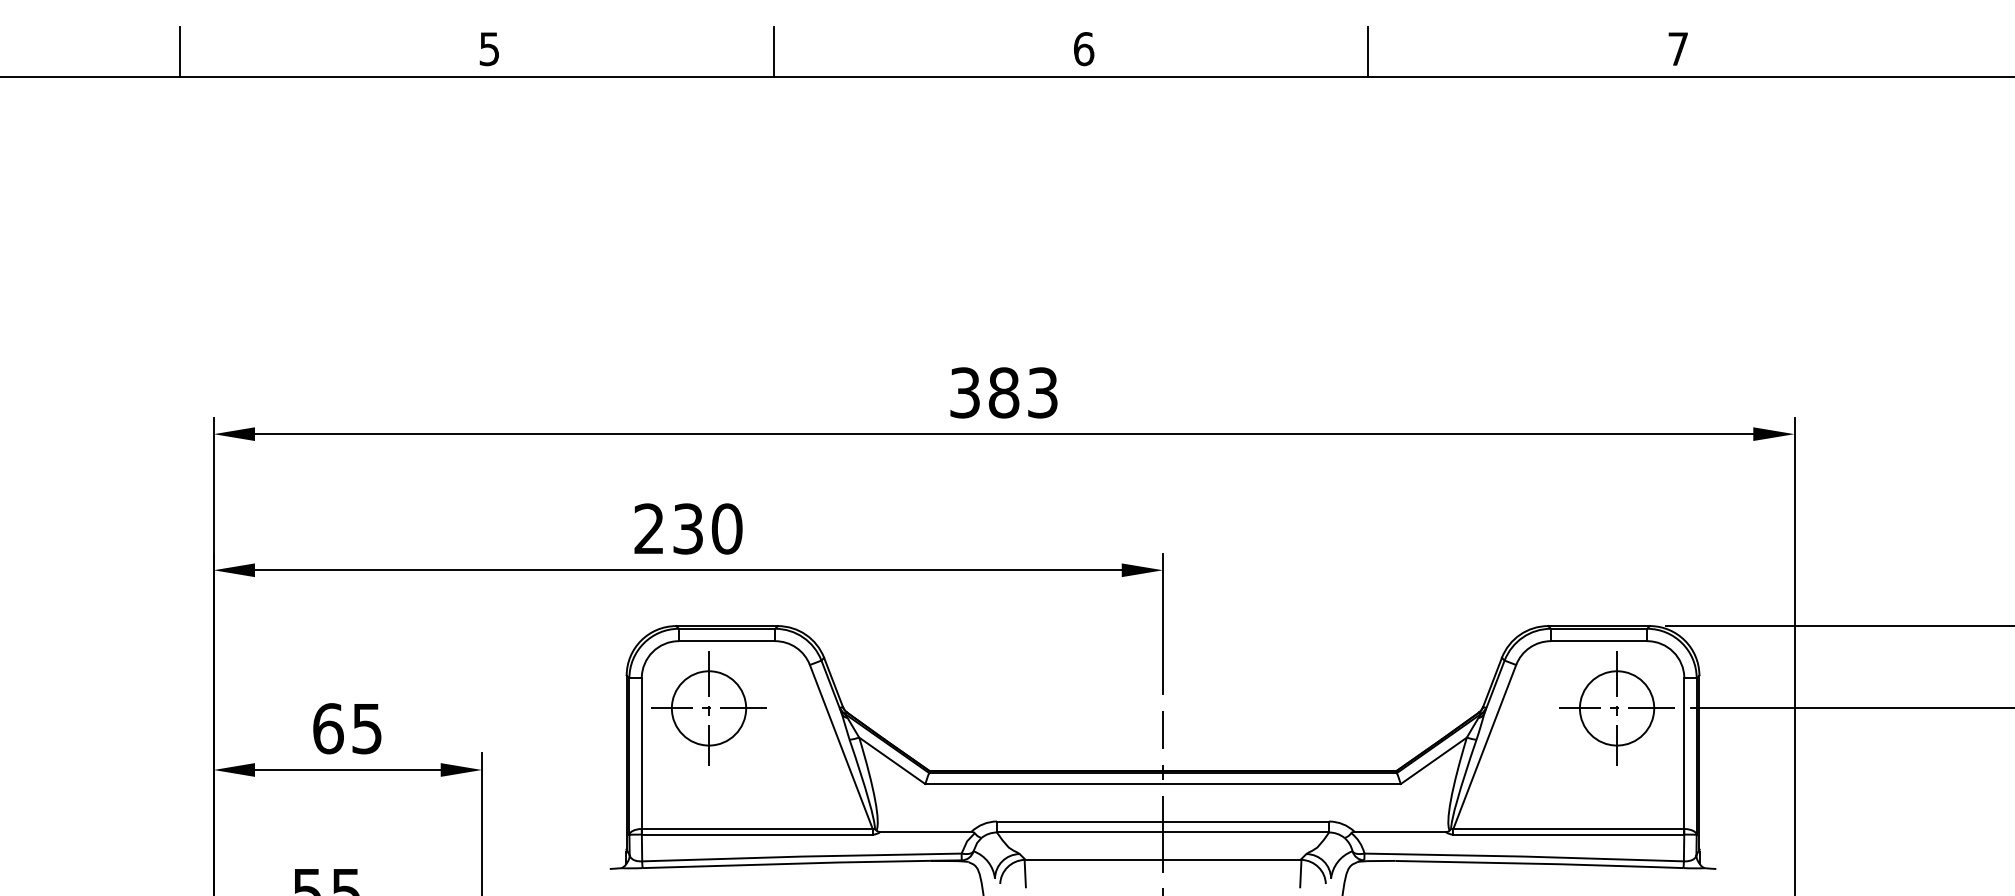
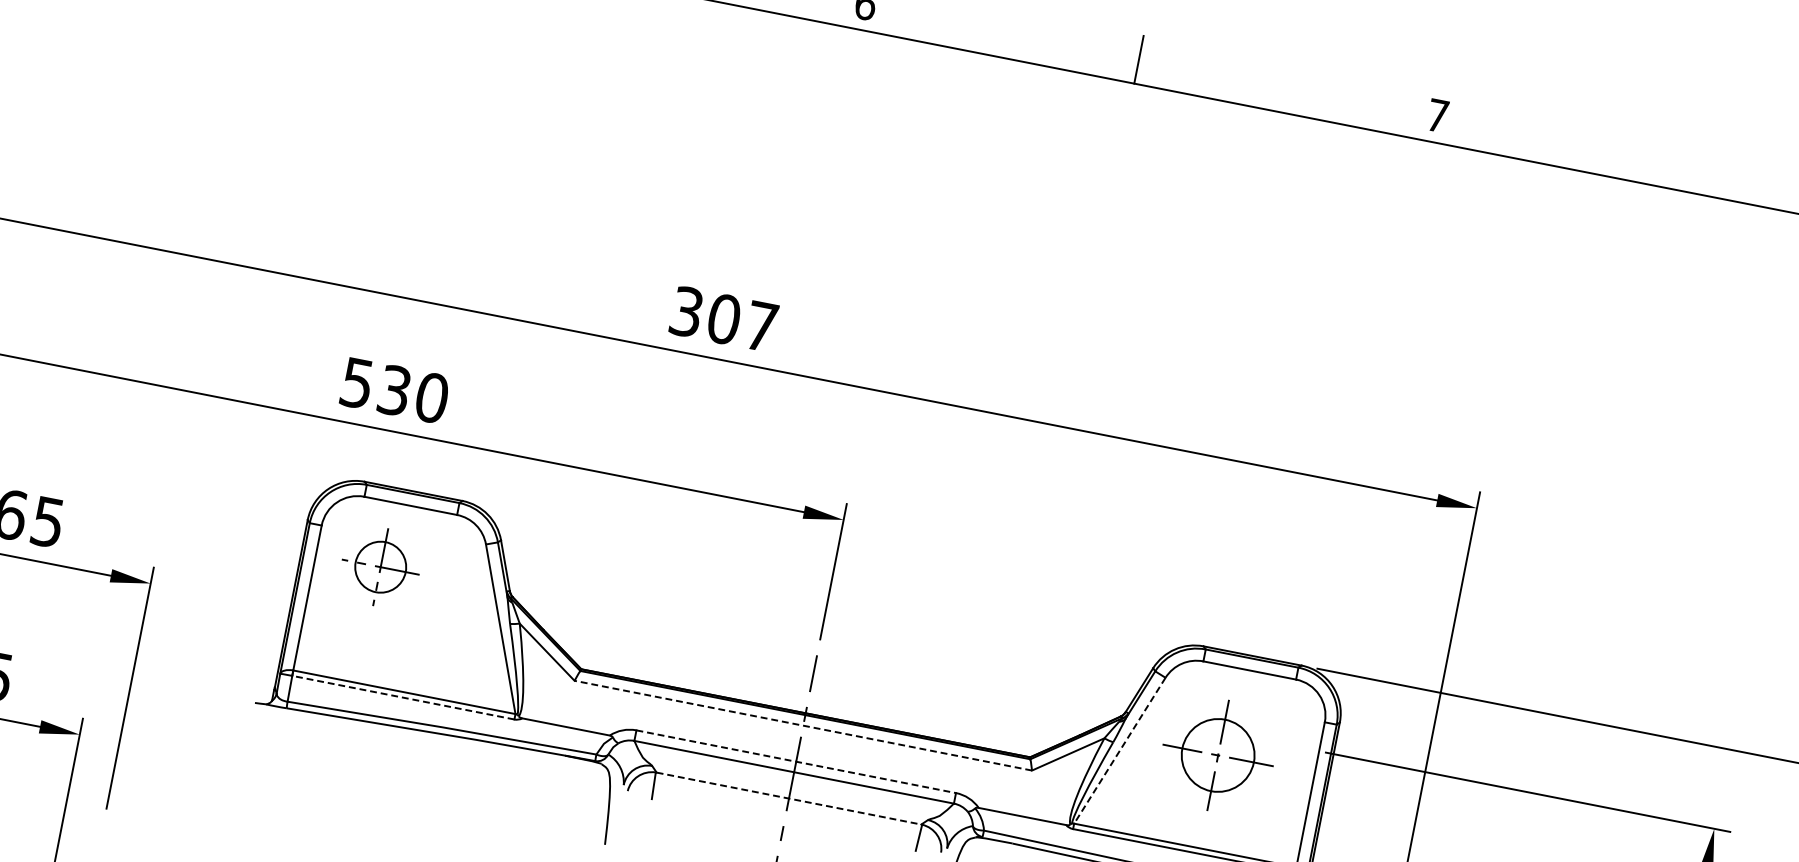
text: (1022, 392) -> (741, 322), 383 -> 307
text: (648, 528) -> (356, 382), 230 -> 530
part: (708, 708) -> (380, 567), size x0.7
part: (1616, 708) -> (1217, 755), moved
line: (1484, 746) -> (1119, 750), solid -> dashed
line: (1163, 784) -> (803, 726), solid -> dashed
line: (1163, 821) -> (796, 761), solid -> dashed
line: (756, 834) -> (402, 697), solid -> dashed
line: (1163, 859) -> (789, 798), solid -> dashed

